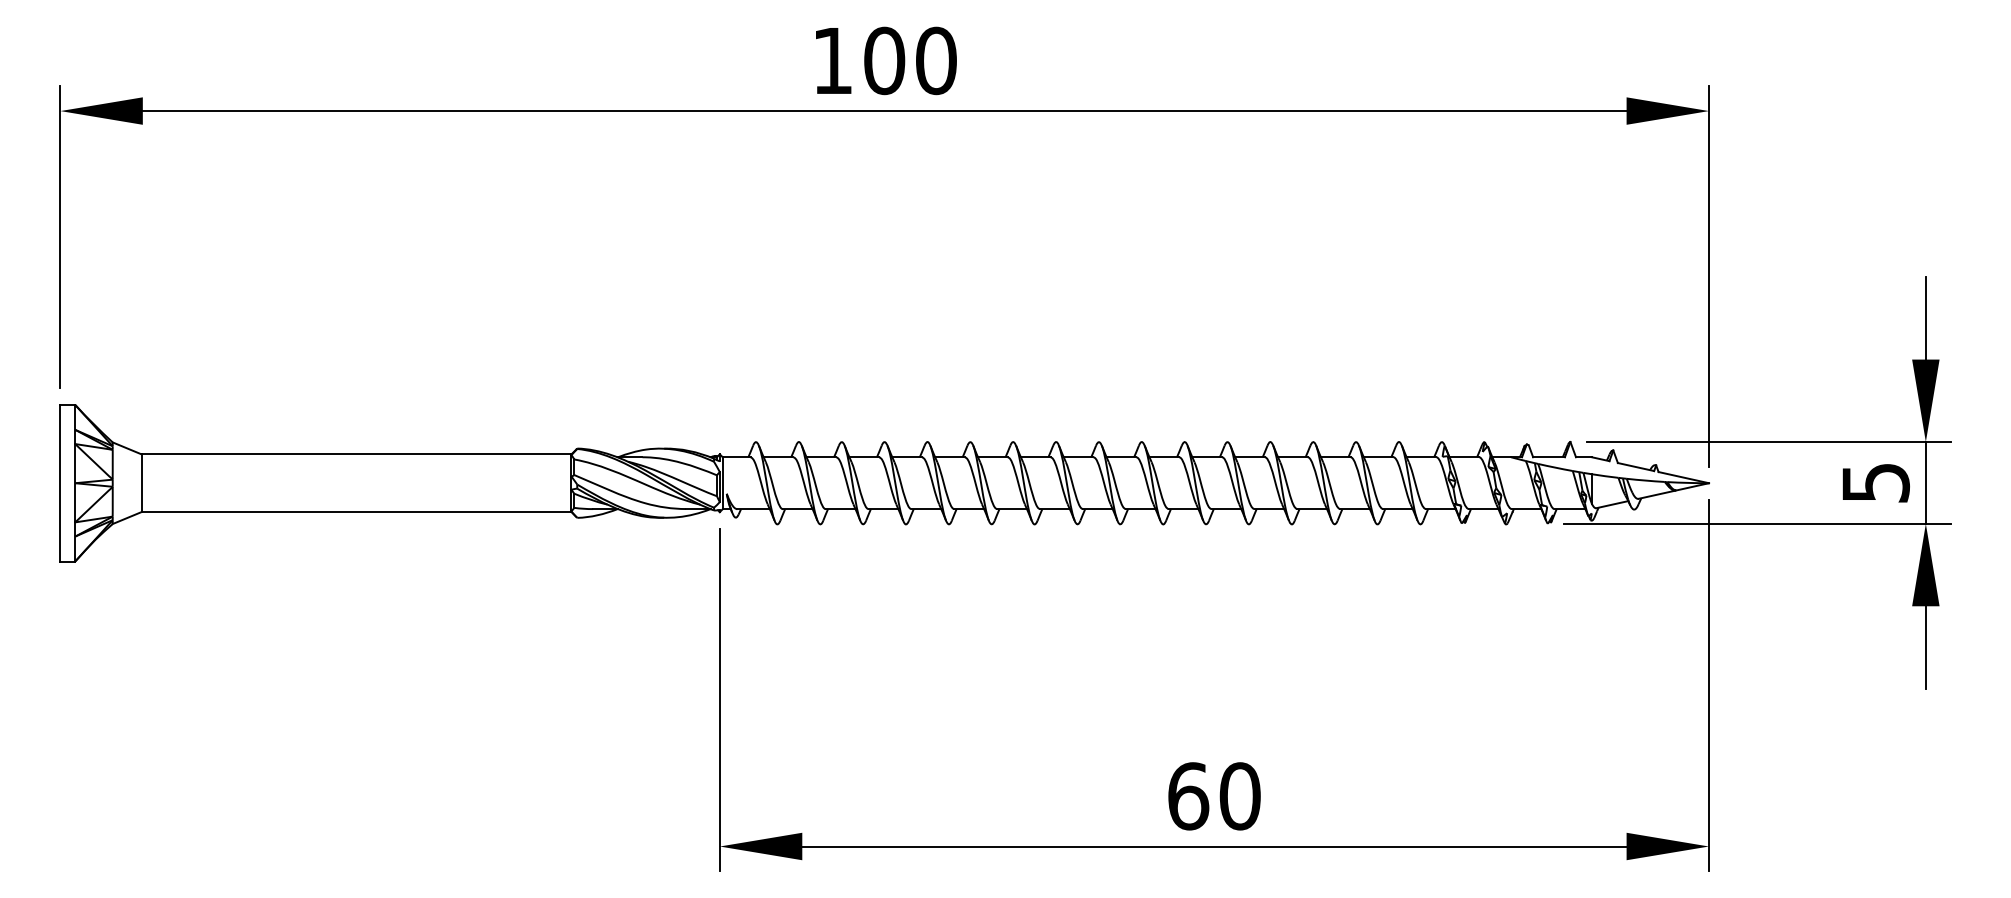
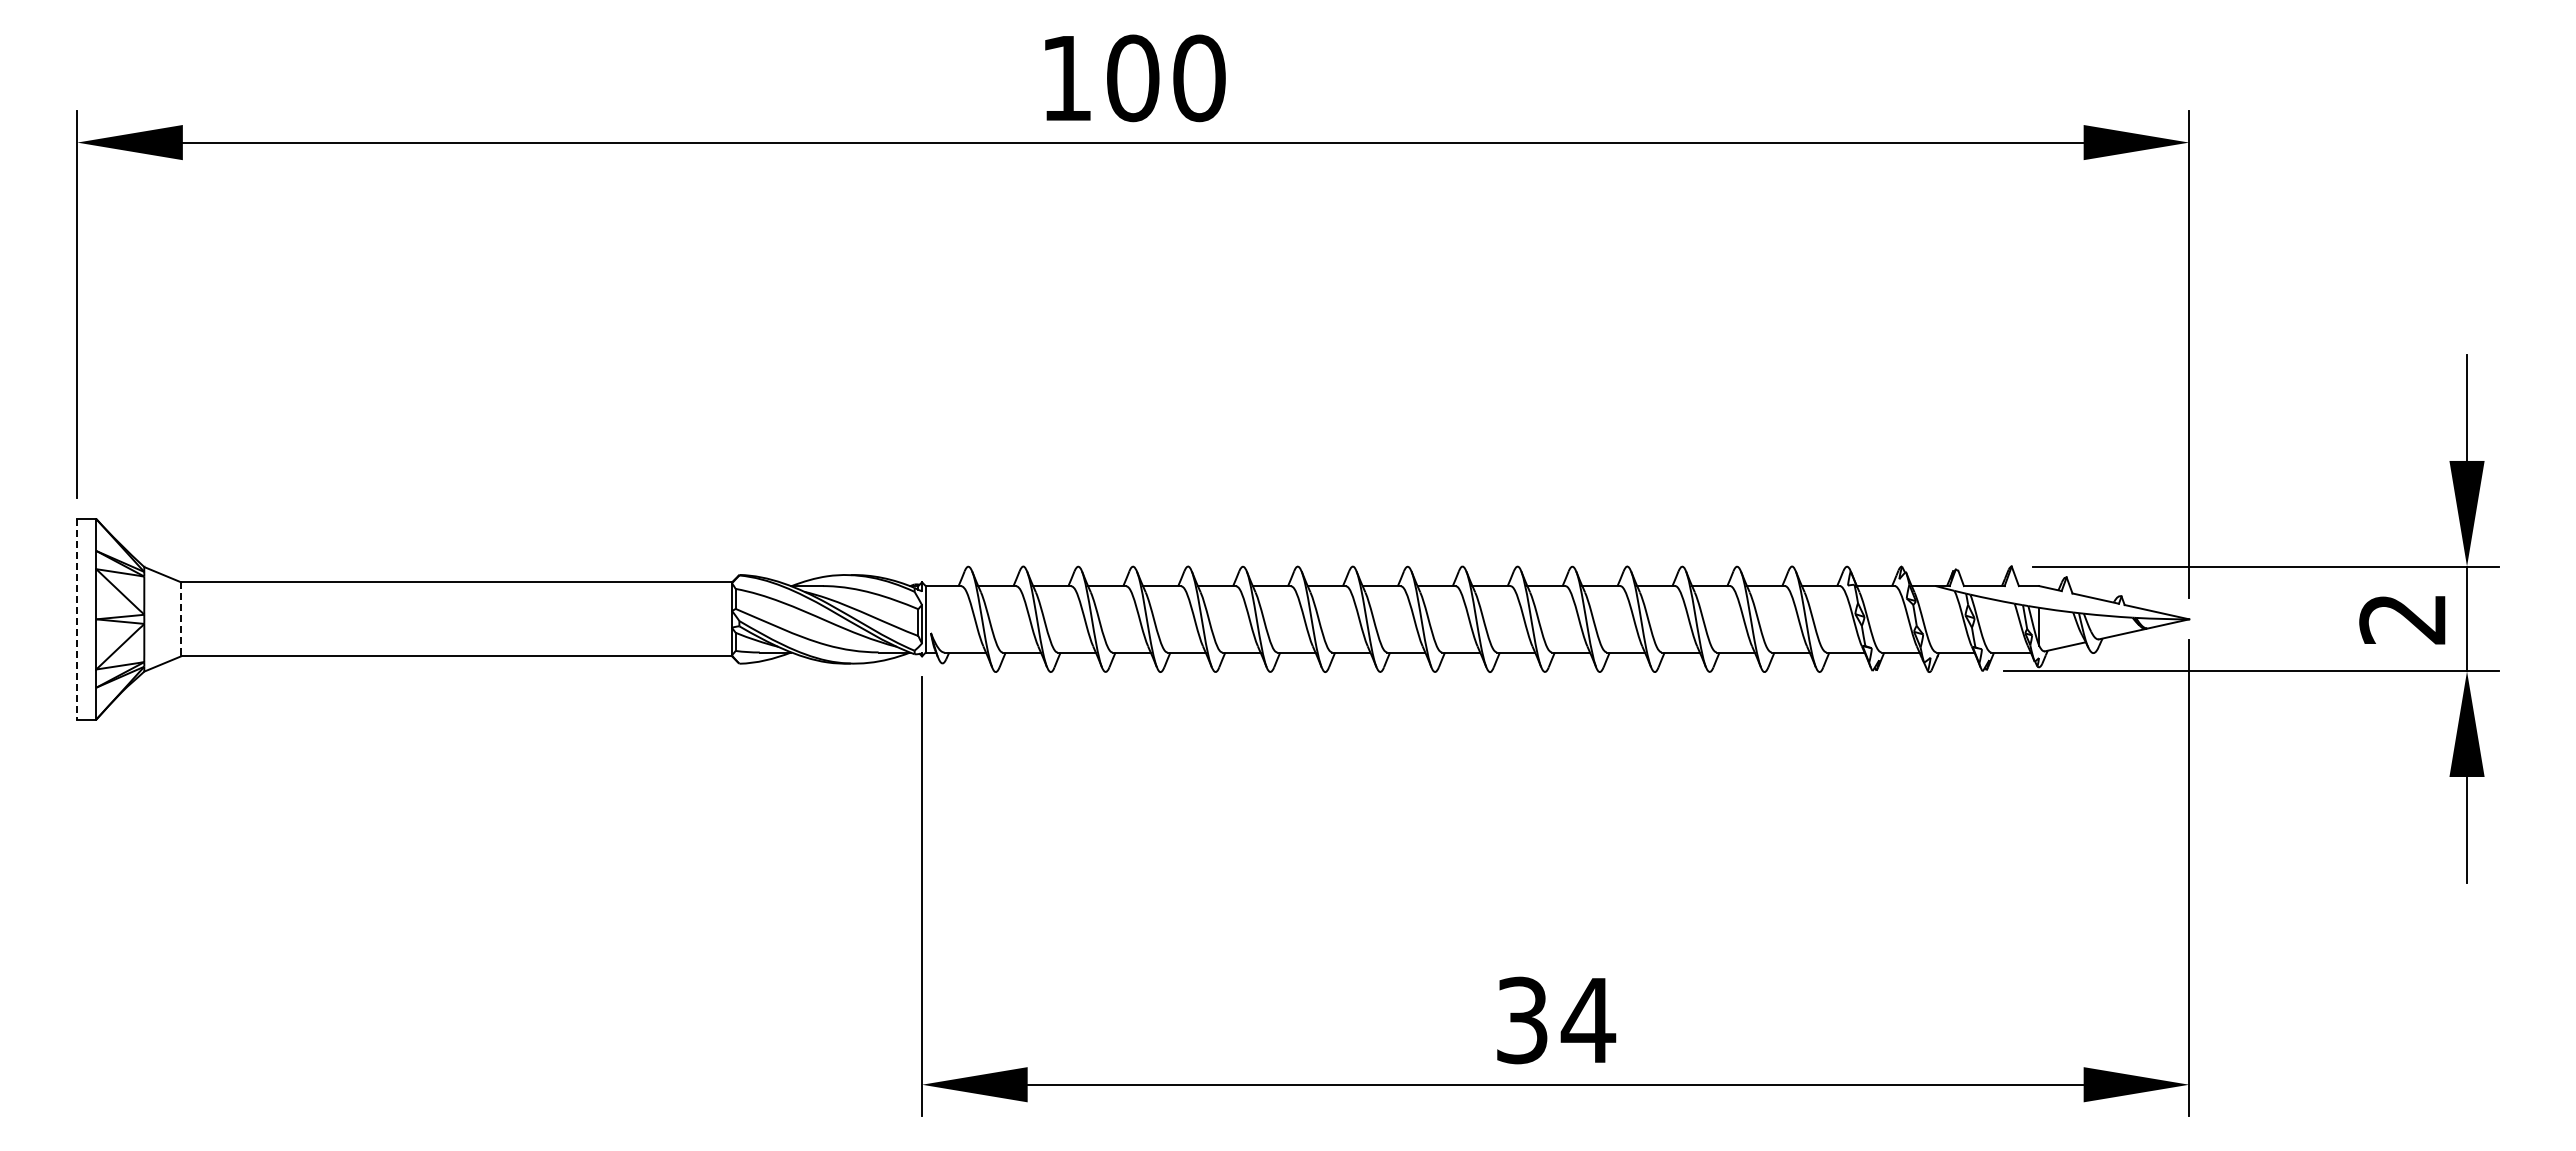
line: (60, 483) -> (77, 619), solid -> dashed
line: (141, 483) -> (181, 619), solid -> dashed
text: (1875, 483) -> (2402, 619), 5 -> 2
text: (1215, 796) -> (1556, 1020), 60 -> 34

